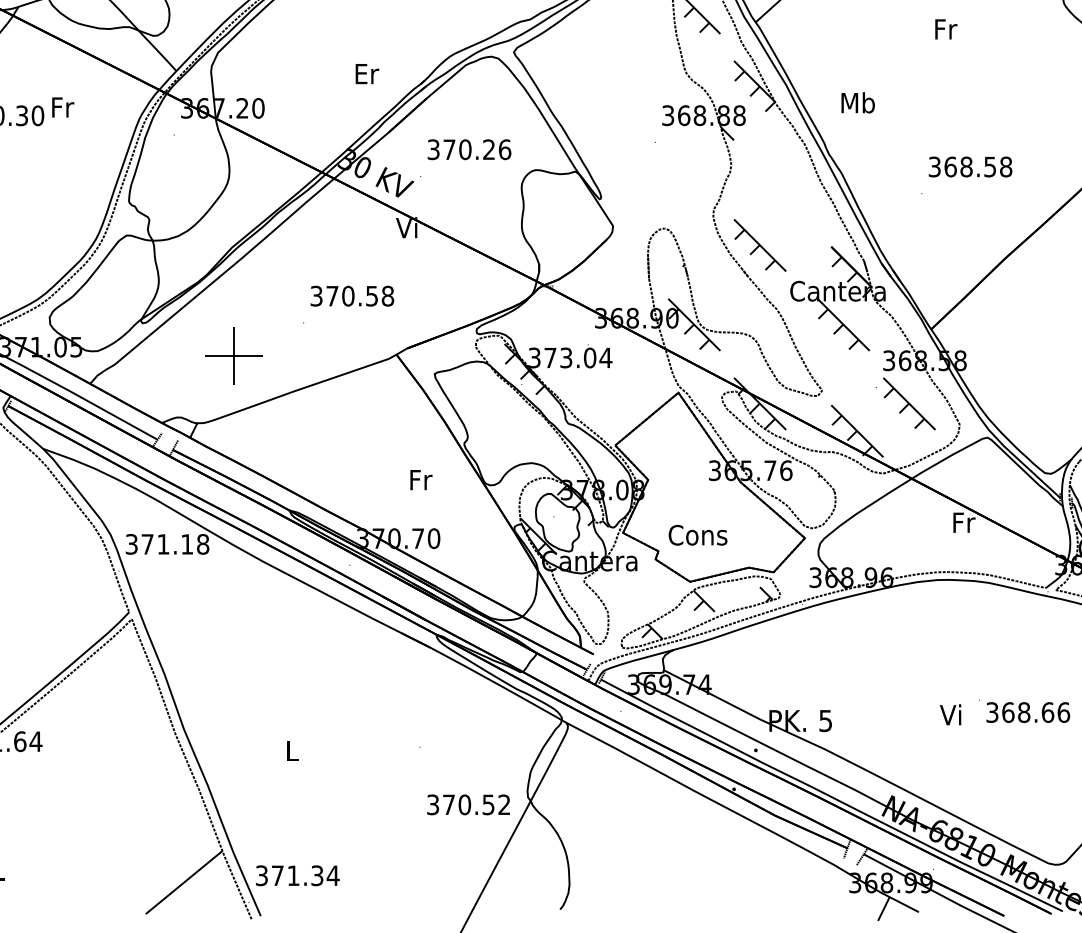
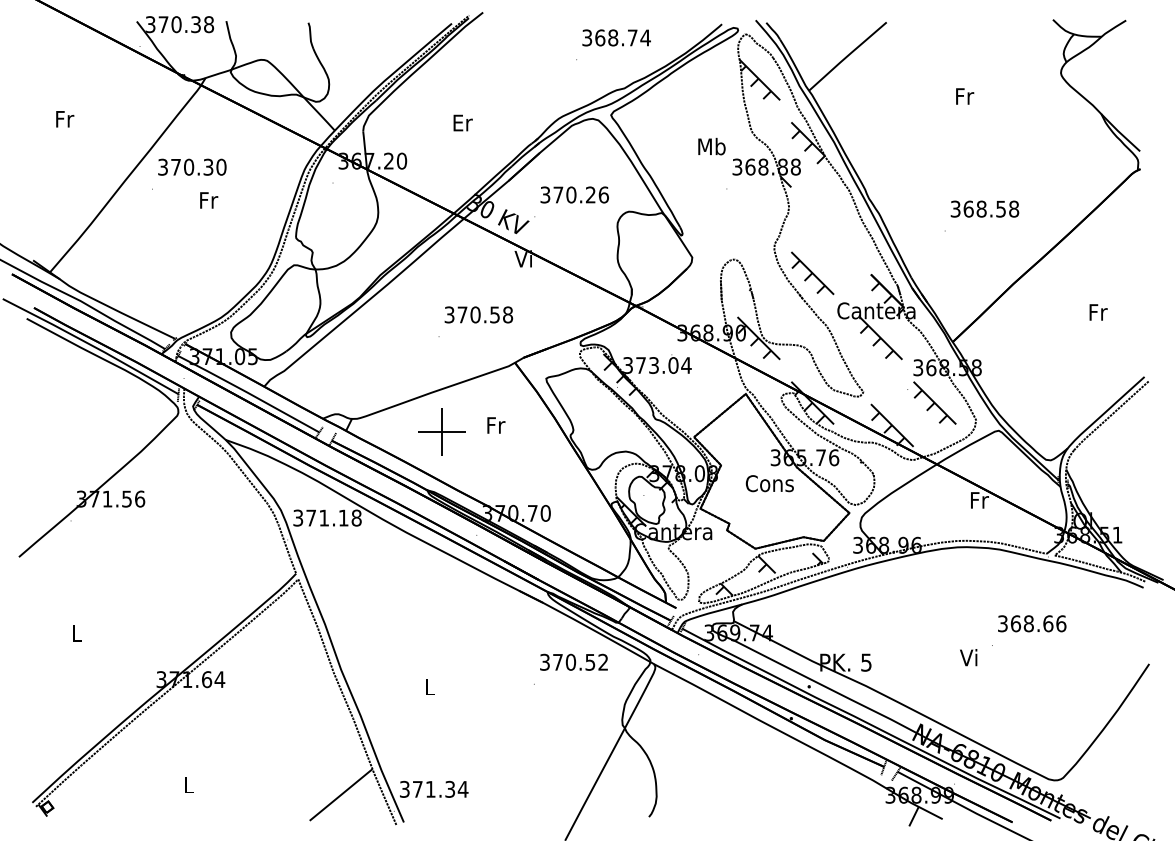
text: (366, 73) -> (462, 122), moved
text: (857, 102) -> (711, 146), moved
text: (63, 107) -> (209, 200), moved
part: (233, 355) -> (441, 431), moved
text: (421, 480) -> (496, 425), moved
text: (697, 535) -> (769, 483), moved
text: (1028, 712) -> (1032, 623), moved
text: (467, 803) -> (573, 661), moved

